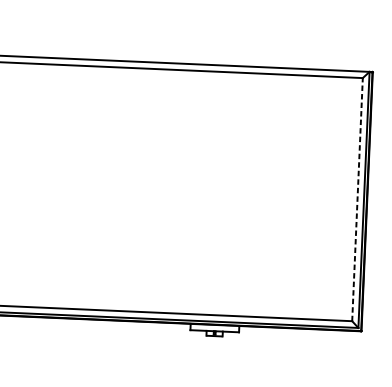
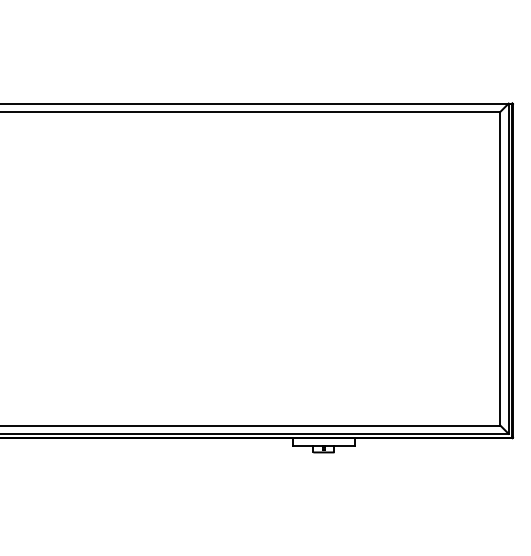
line: (357, 199) -> (500, 268), dashed -> solid

